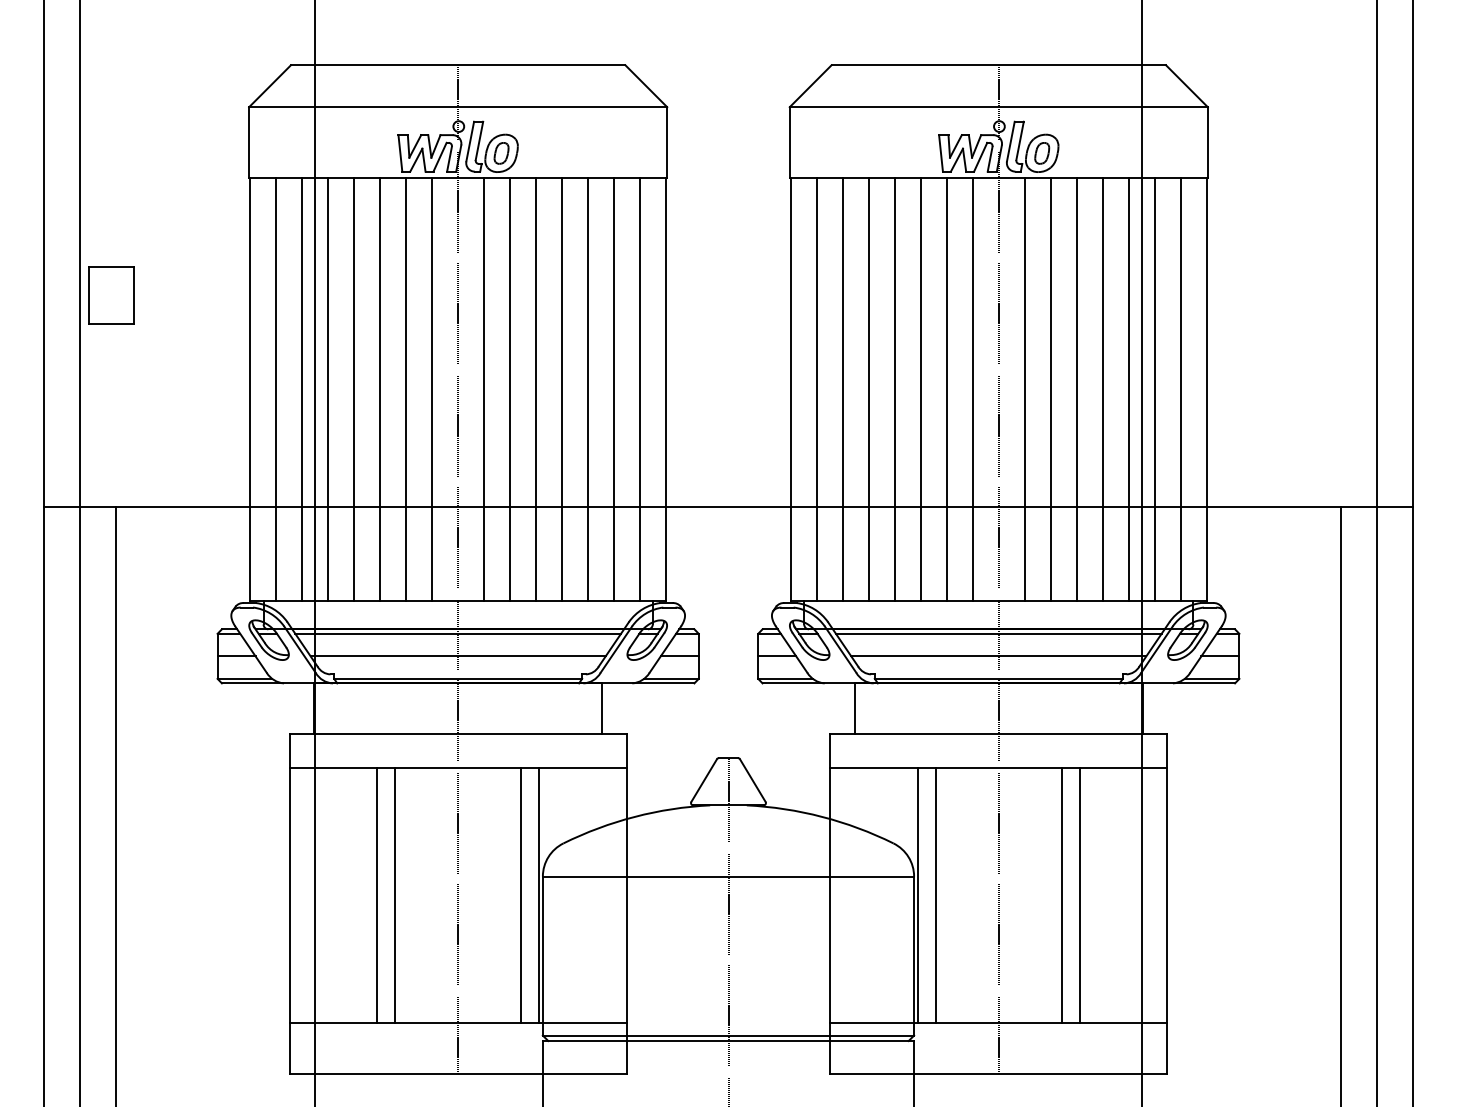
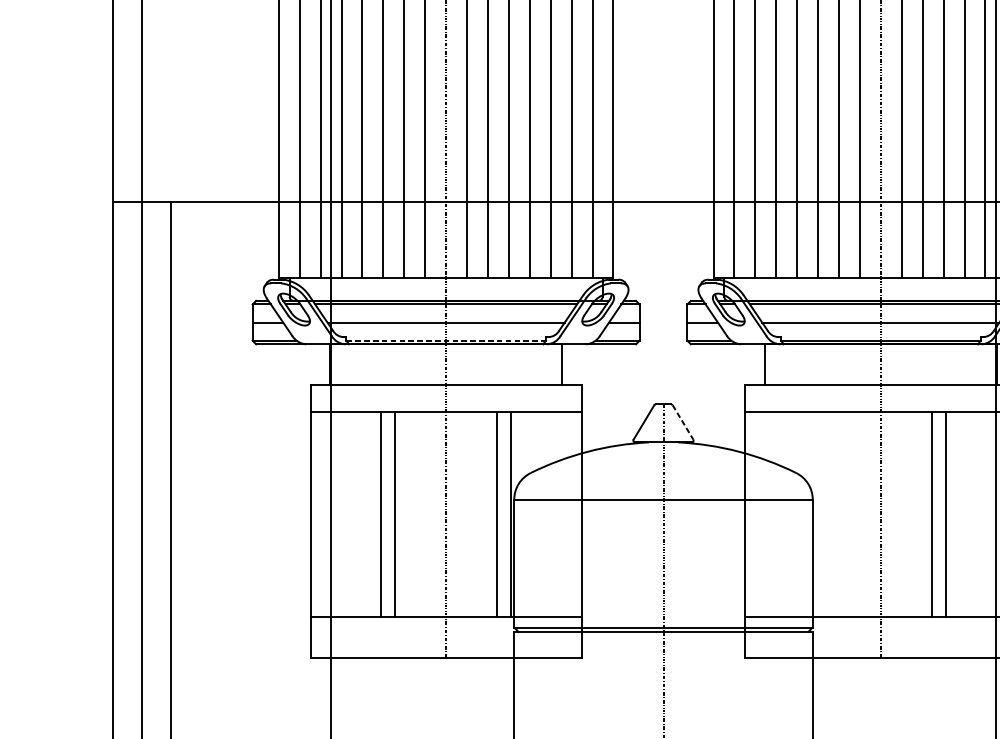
part: (111, 295) -> (167, 32), removed
line: (458, 678) -> (446, 340), solid -> dashed
line: (752, 780) -> (682, 422), solid -> dashed
line: (917, 894) -> (815, 514), removed
line: (935, 894) -> (829, 514), removed

